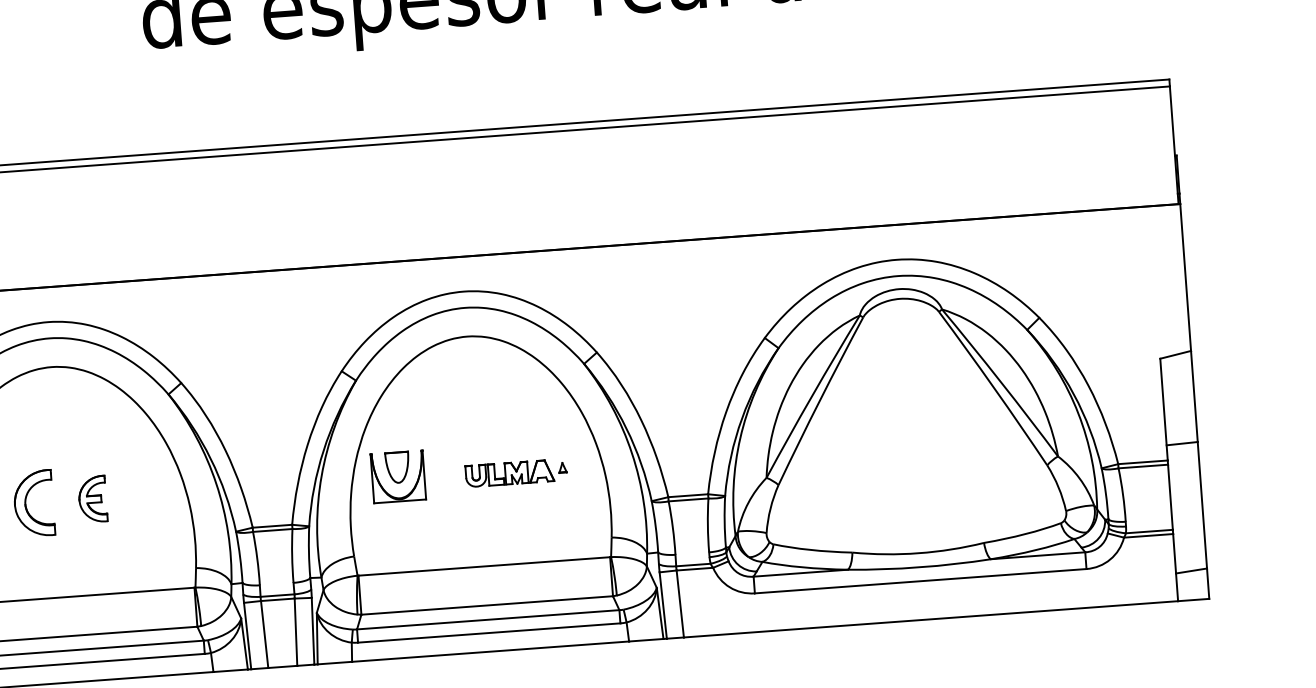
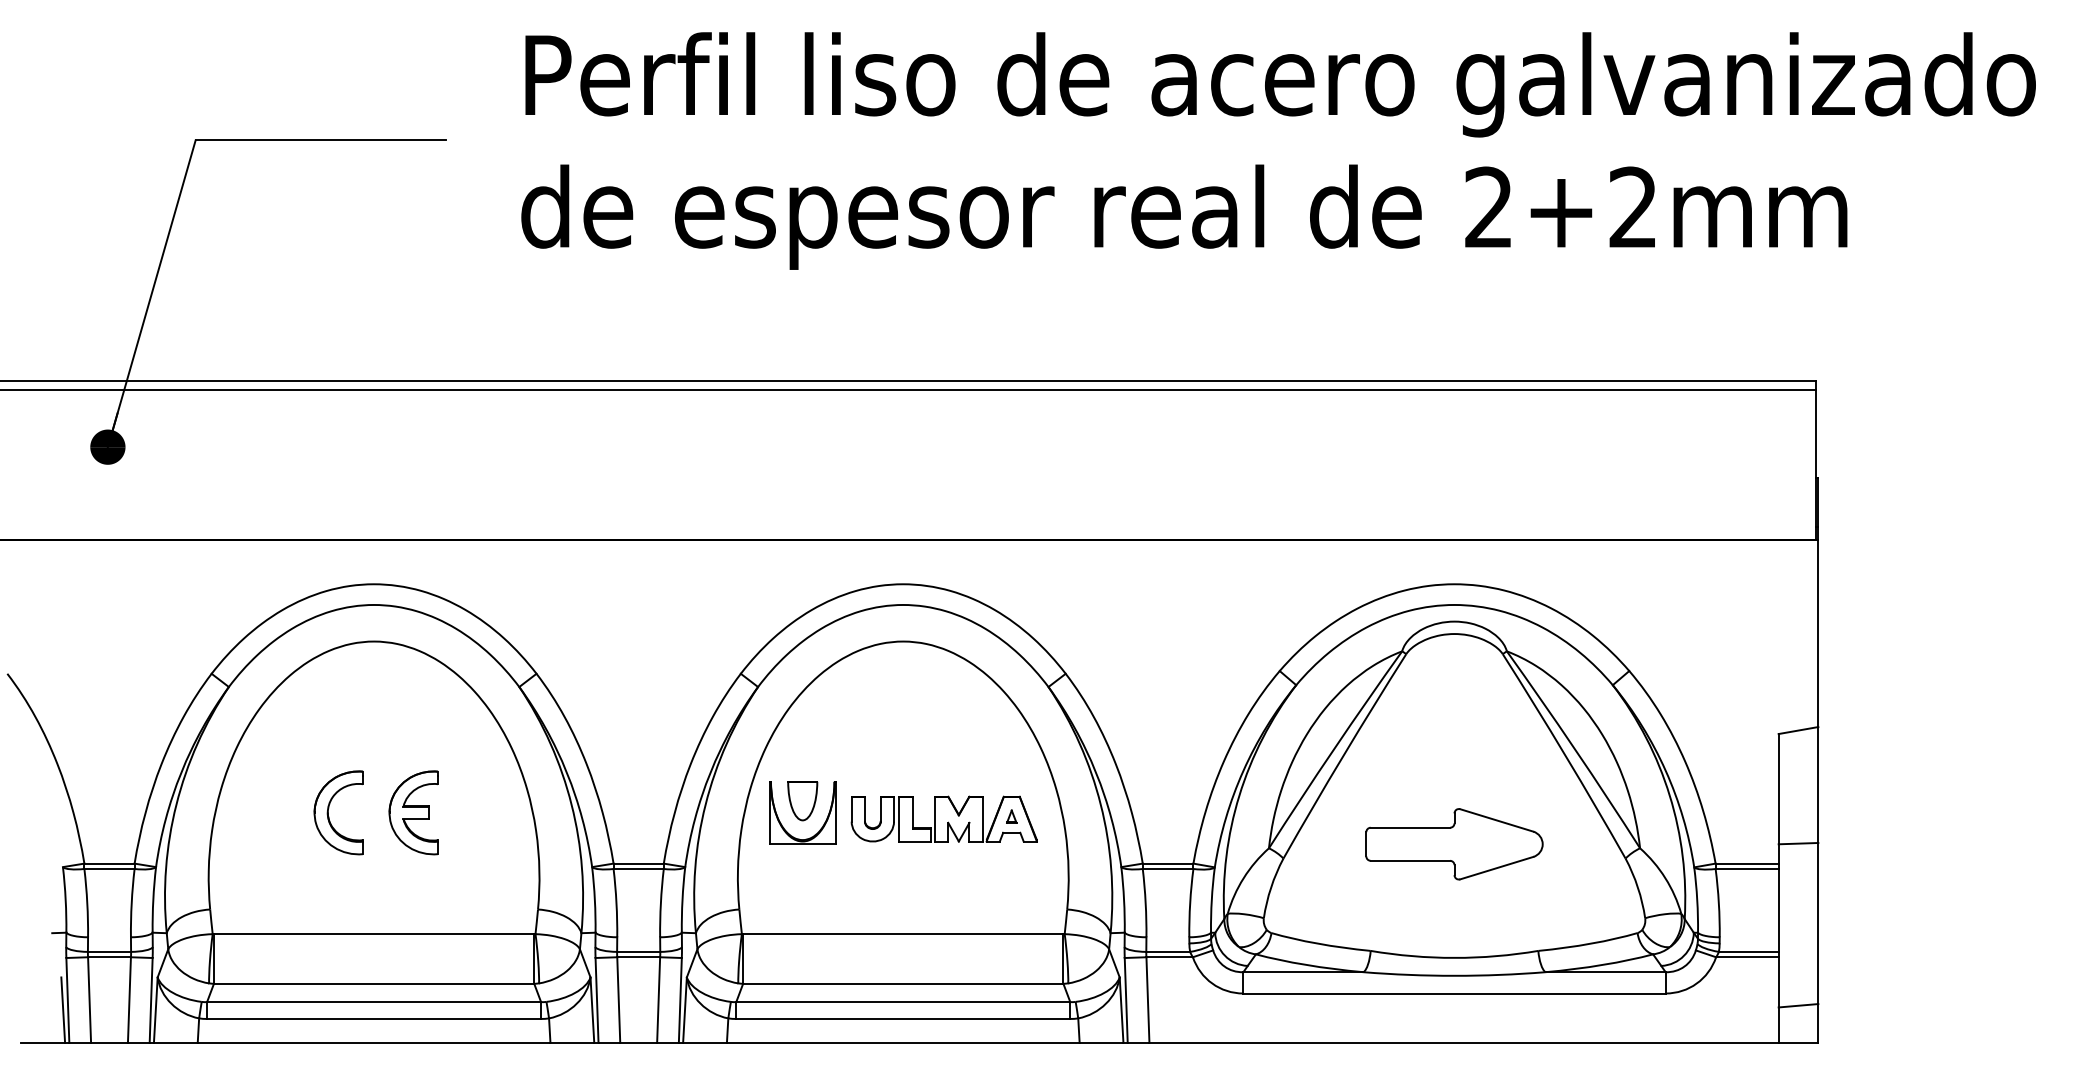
part: (912, 464) -> (1454, 844), added
part: (509, 473) -> (943, 818), size x1.67
part: (92, 499) -> (413, 812), size x1.43

